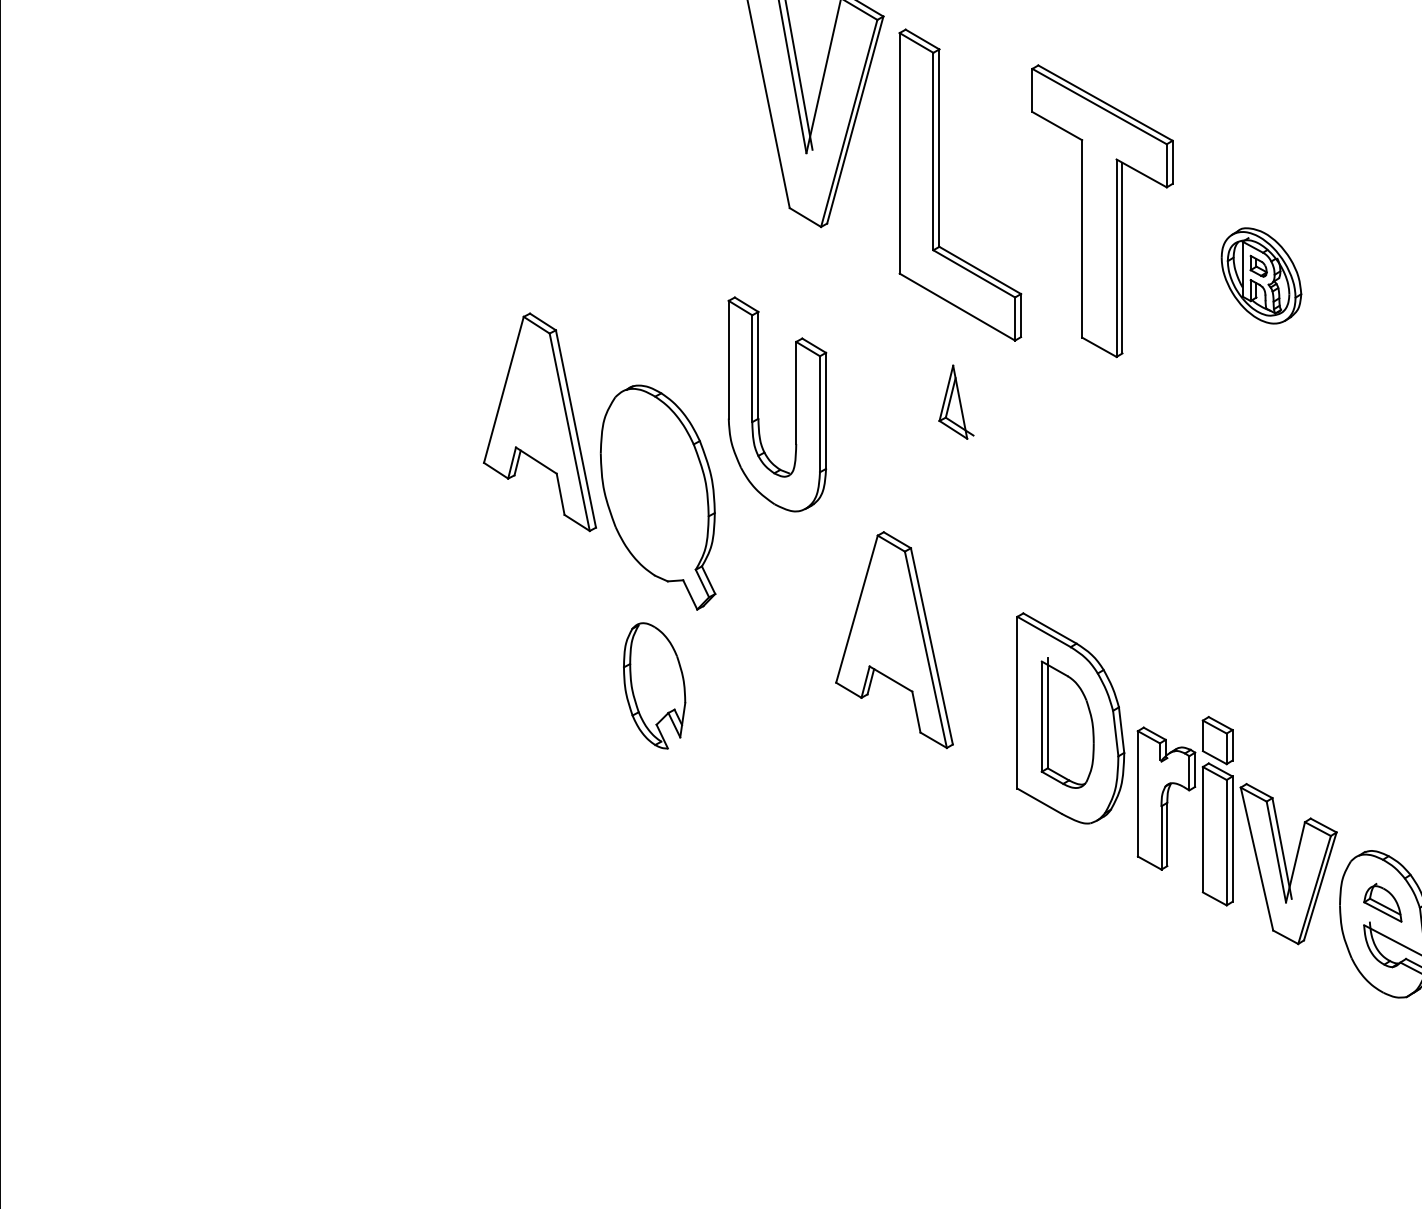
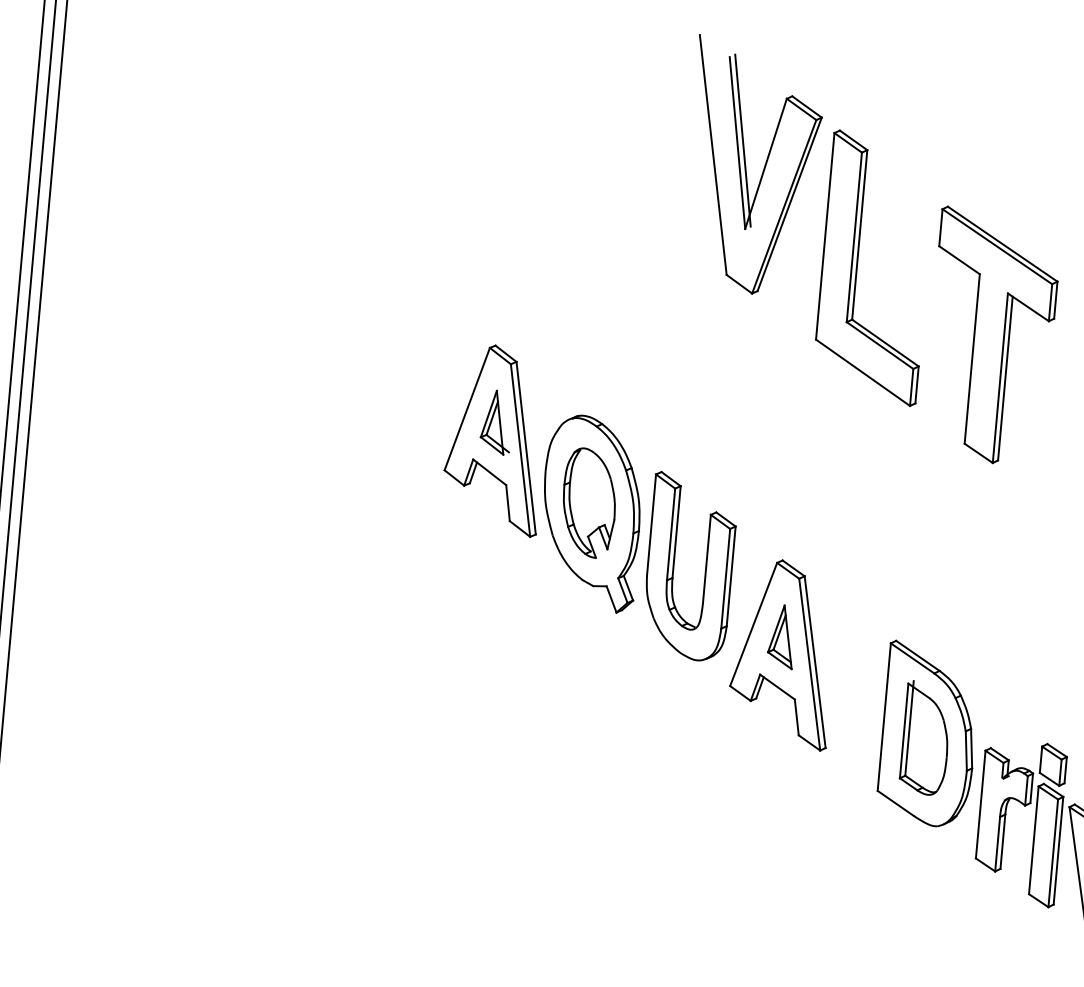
part: (1102, 211) -> (991, 337), moved
part: (956, 401) -> (496, 421), moved
part: (795, 404) -> (705, 568), moved
part: (890, 620) -> (781, 636), added
part: (654, 685) -> (589, 502), moved

